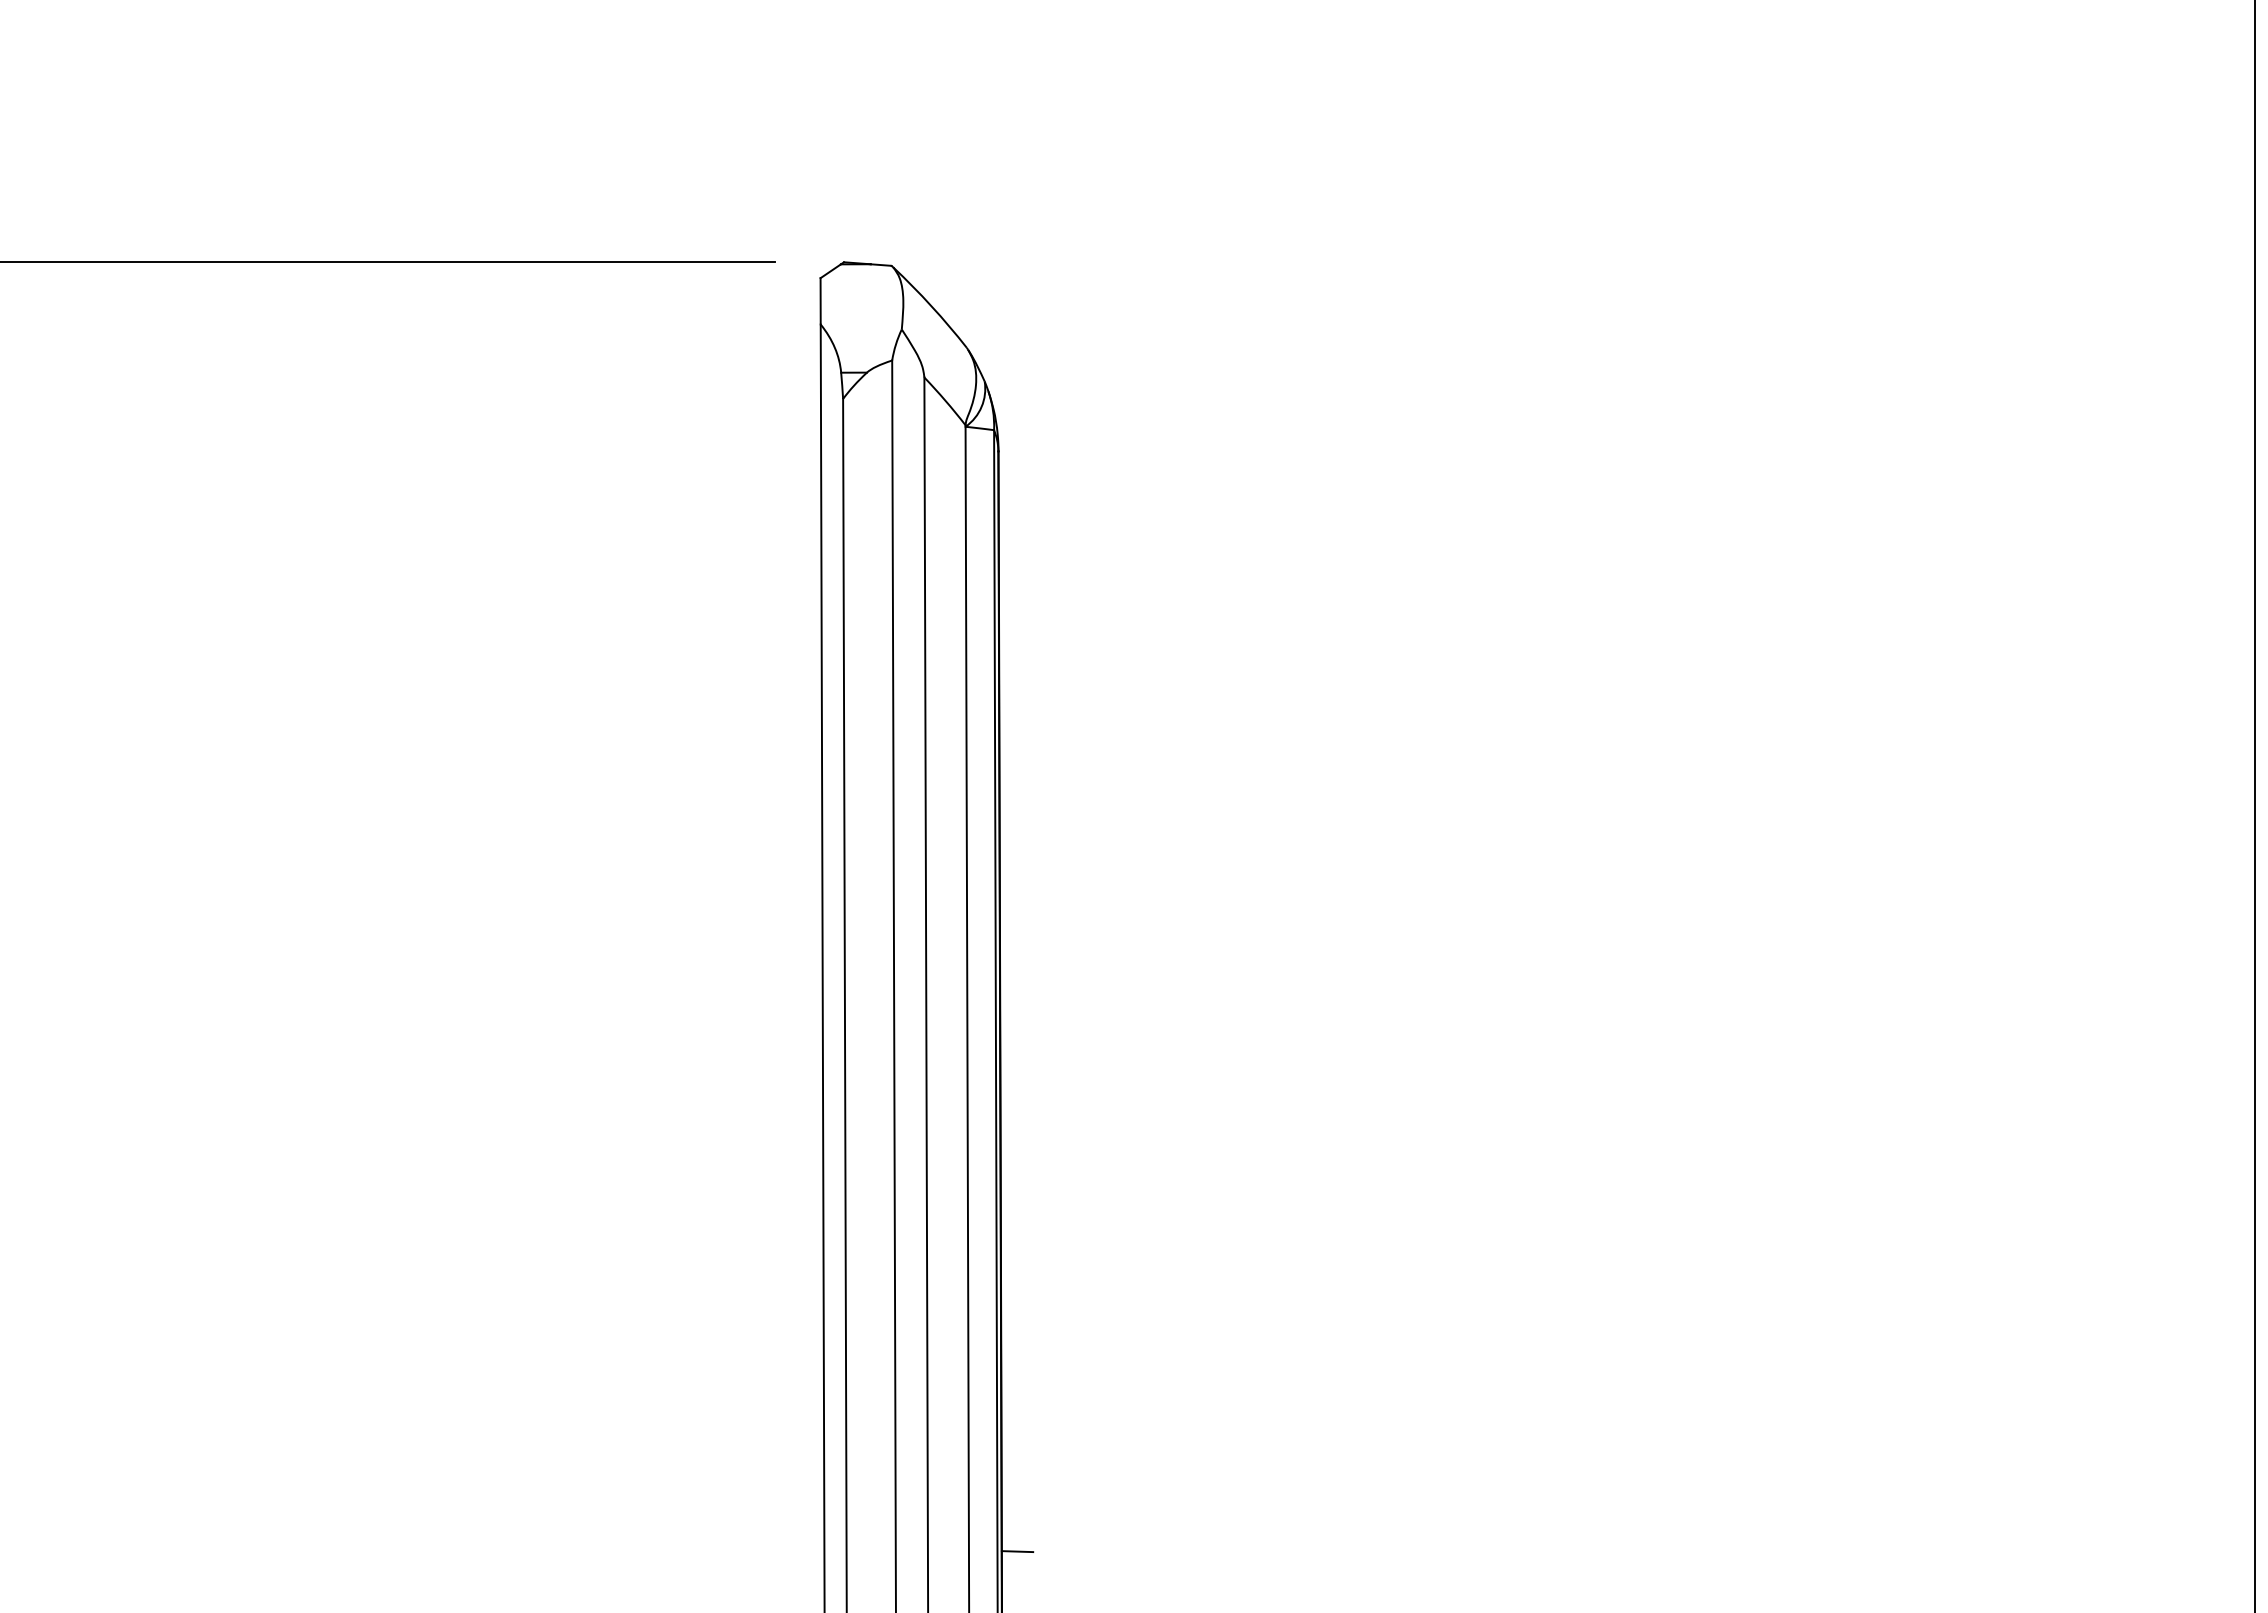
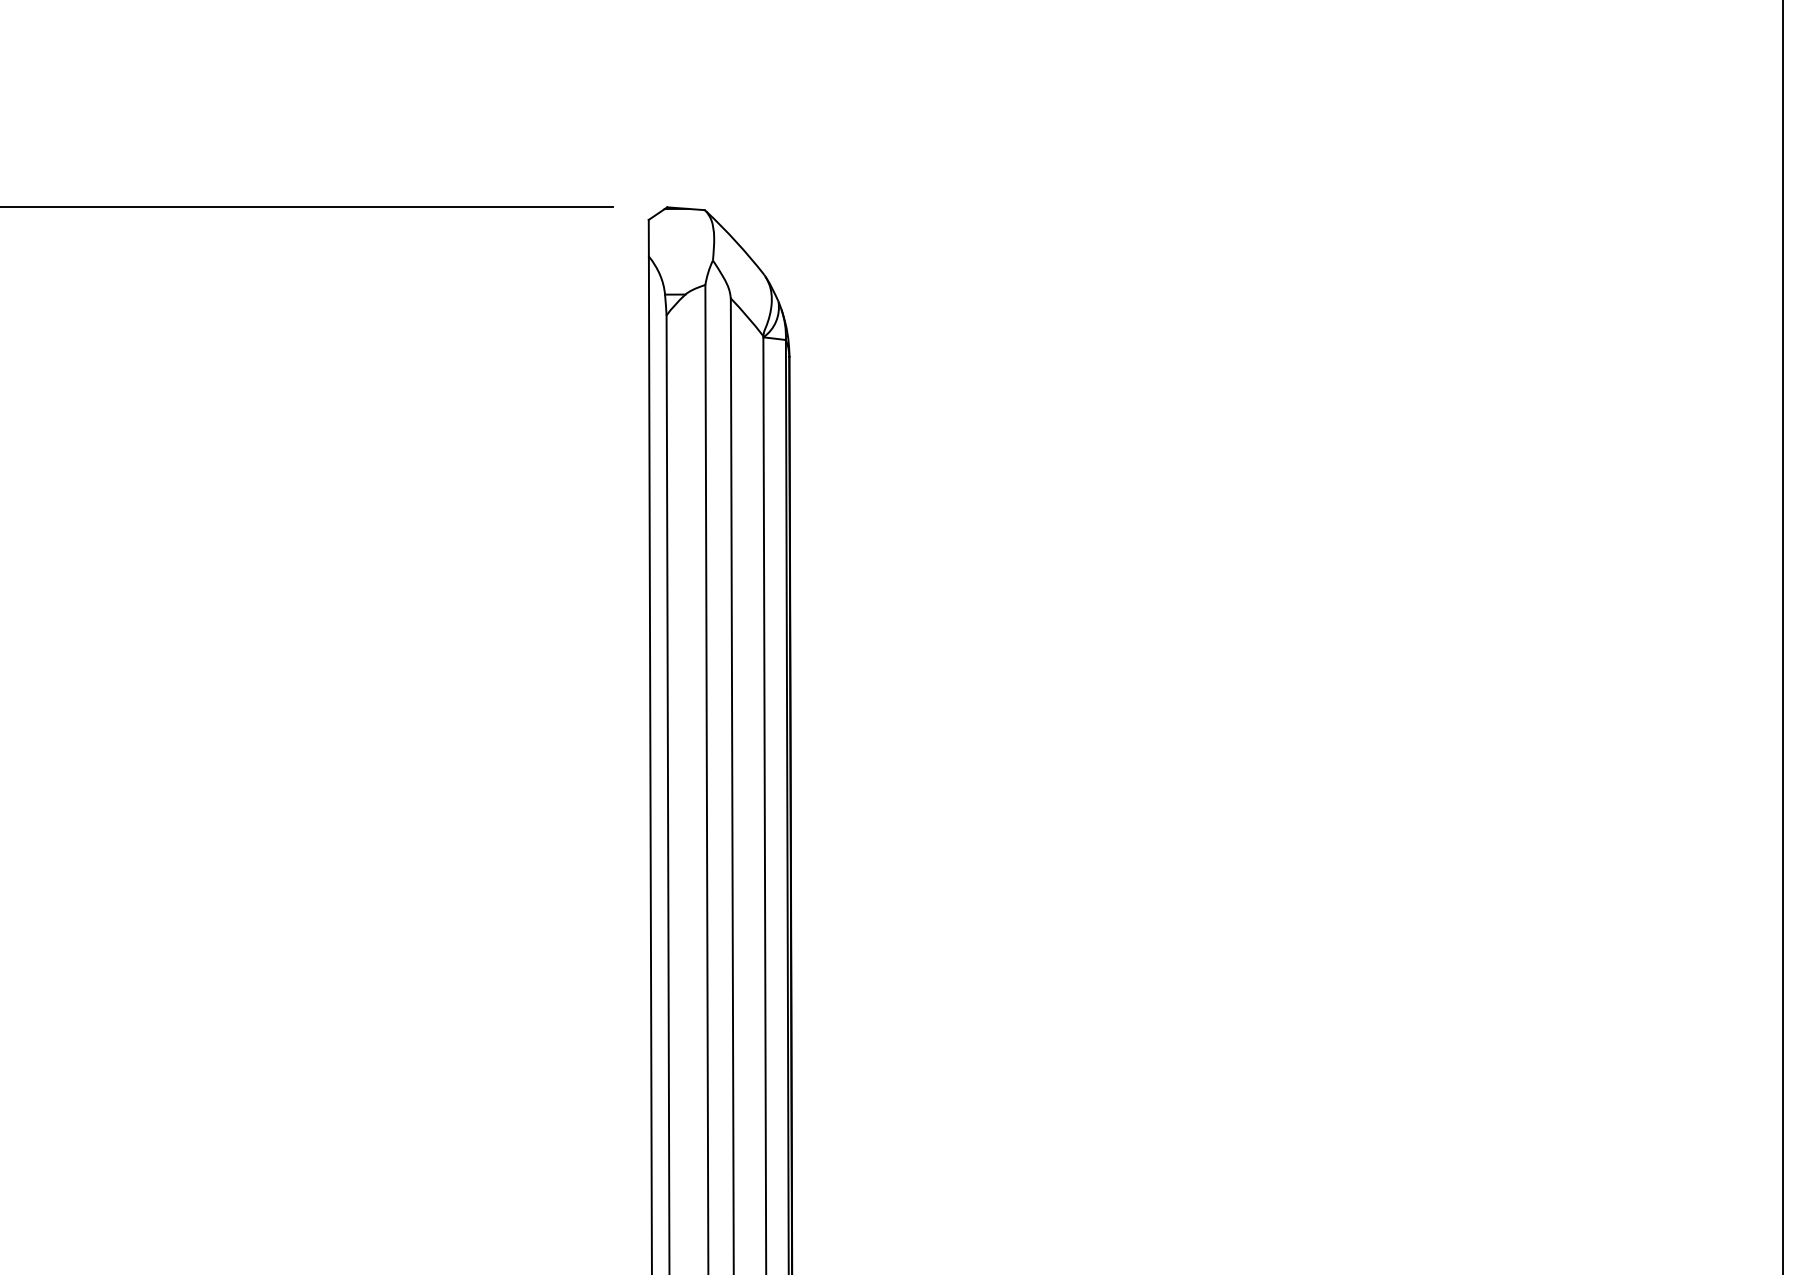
line: (1017, 1551) -> (804, 1226), removed

